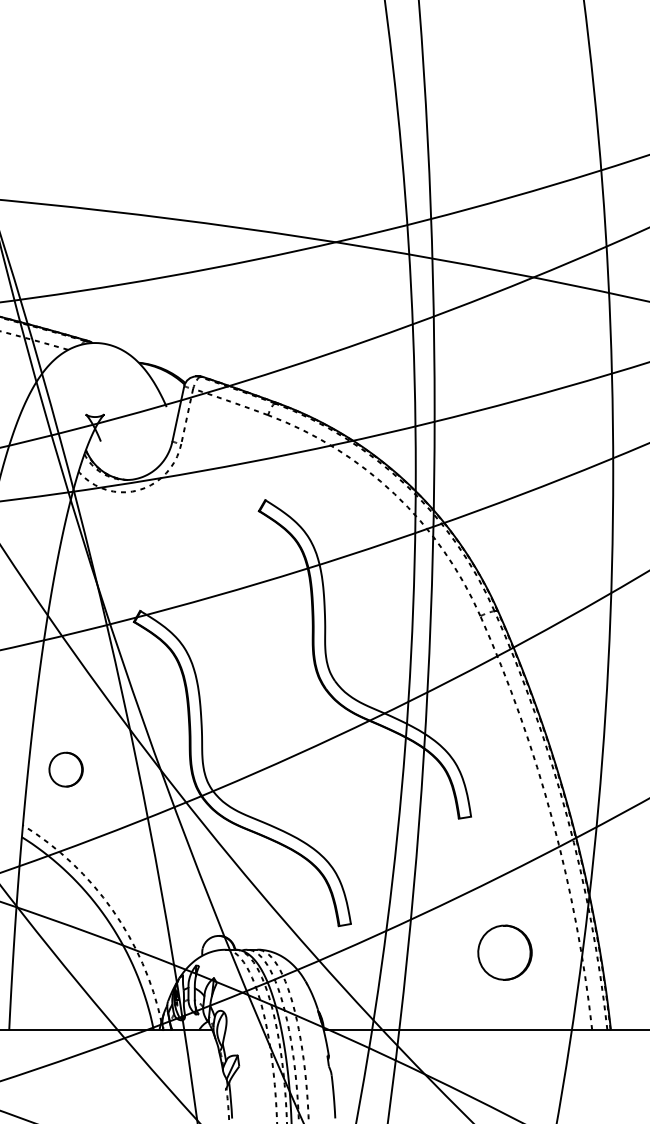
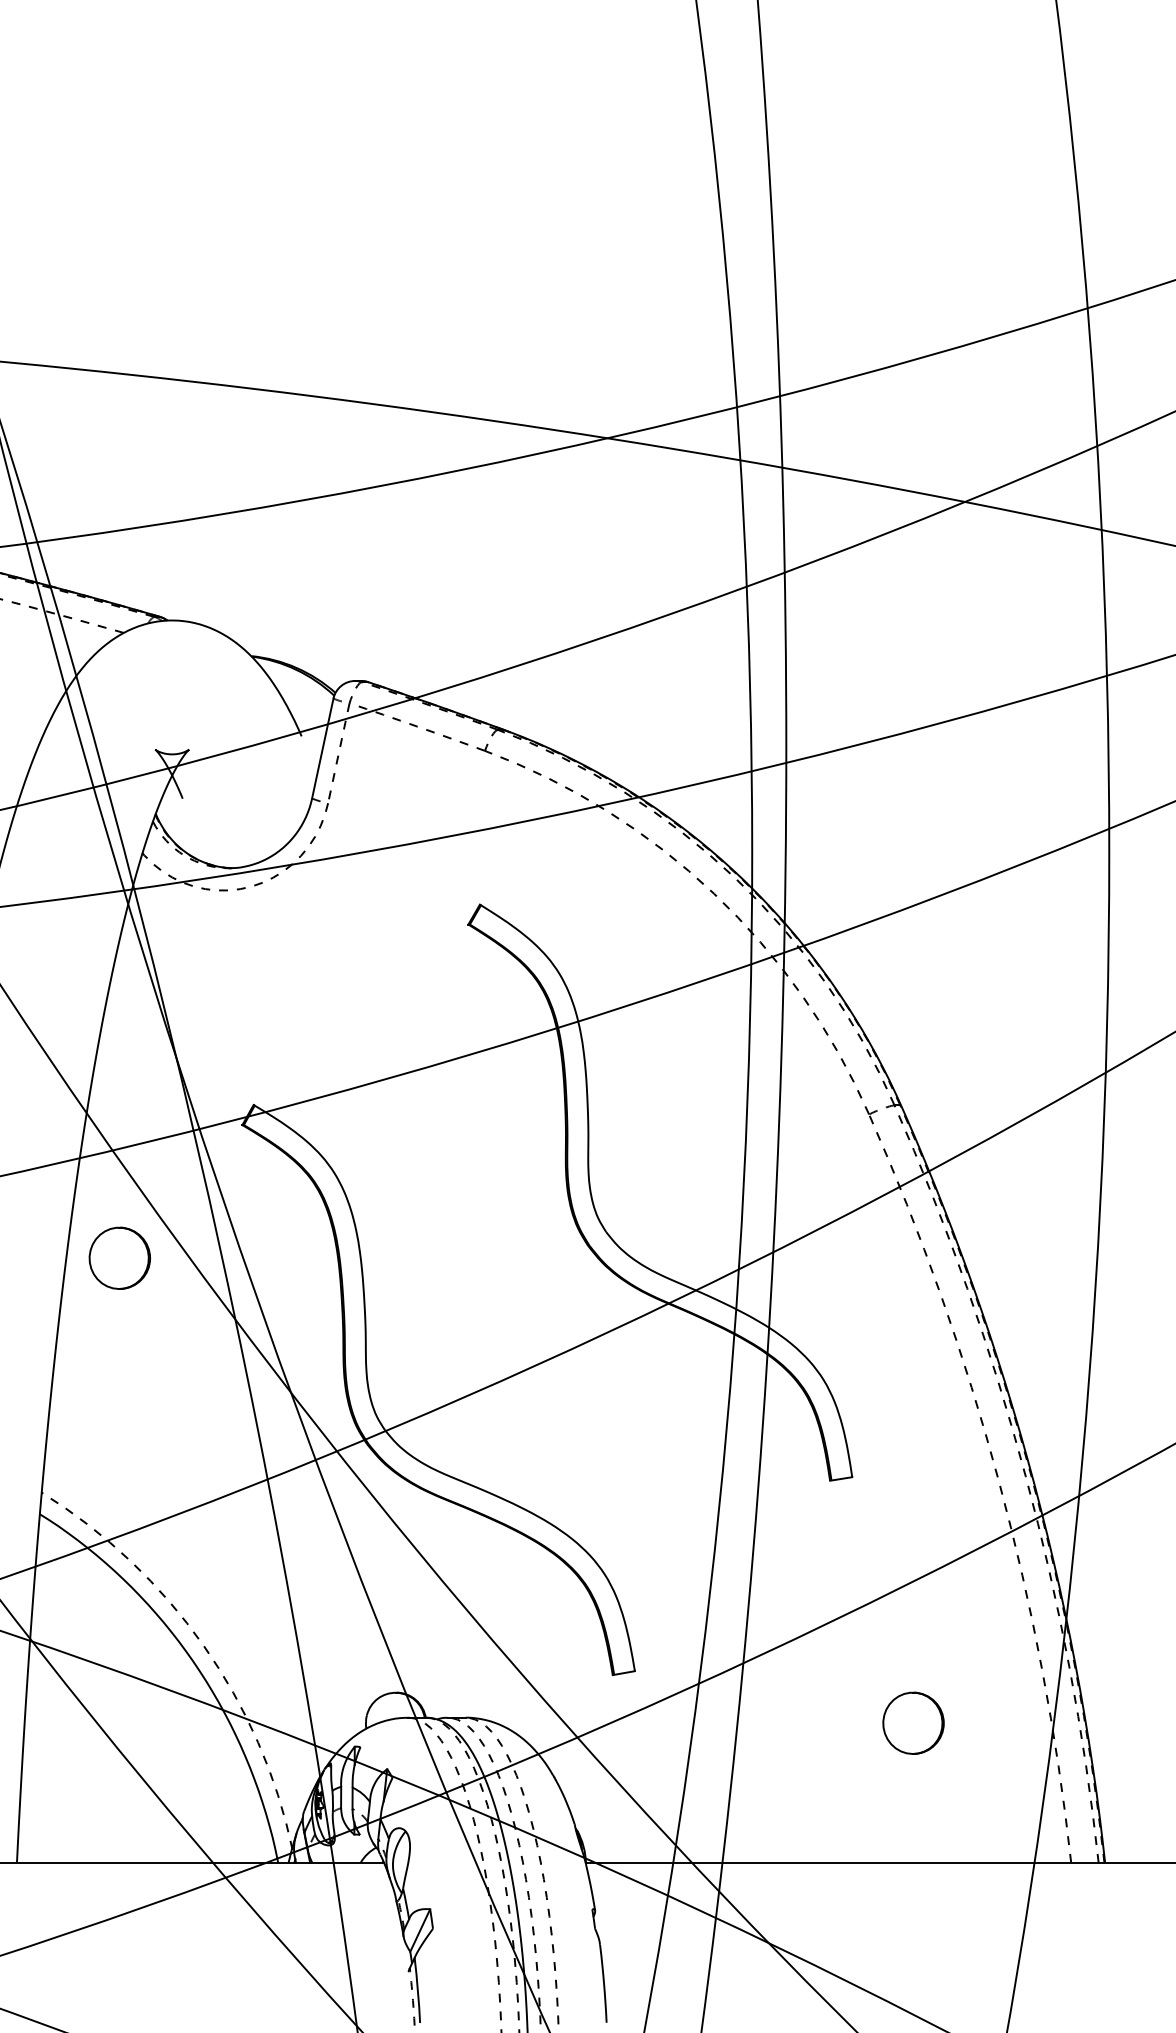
part: (65, 769) -> (118, 1257), moved
part: (504, 952) -> (912, 1722), size x0.62

